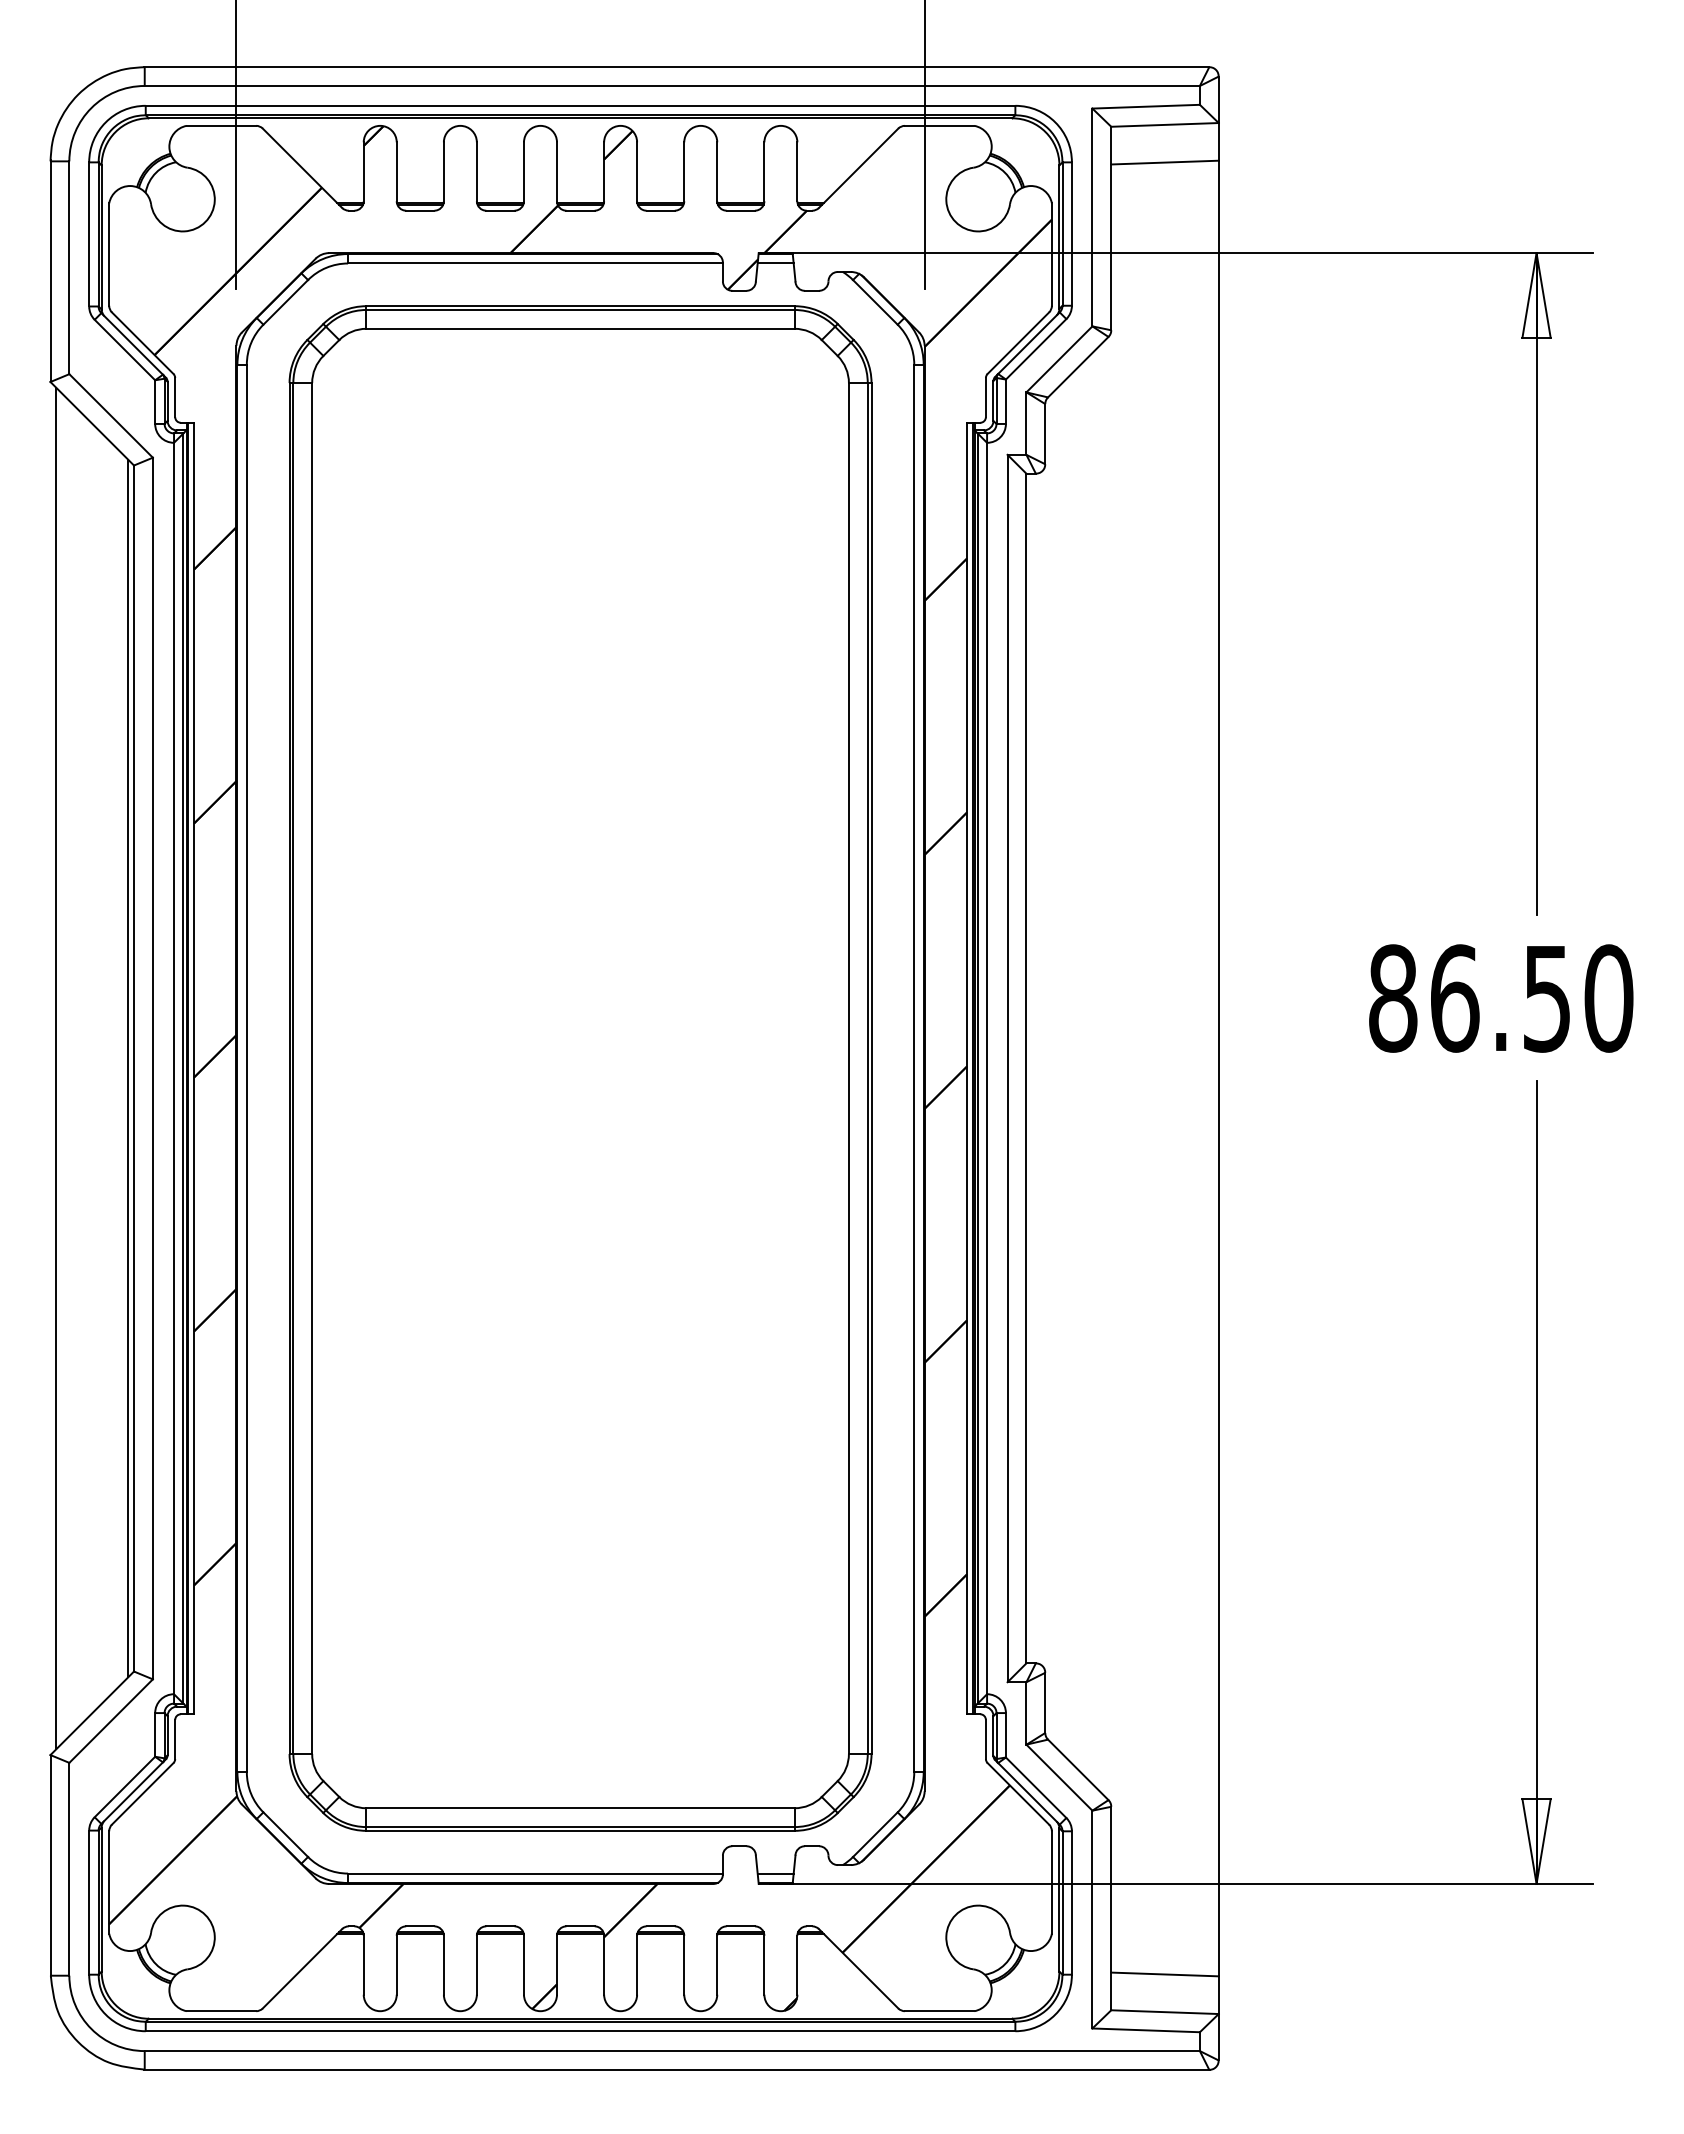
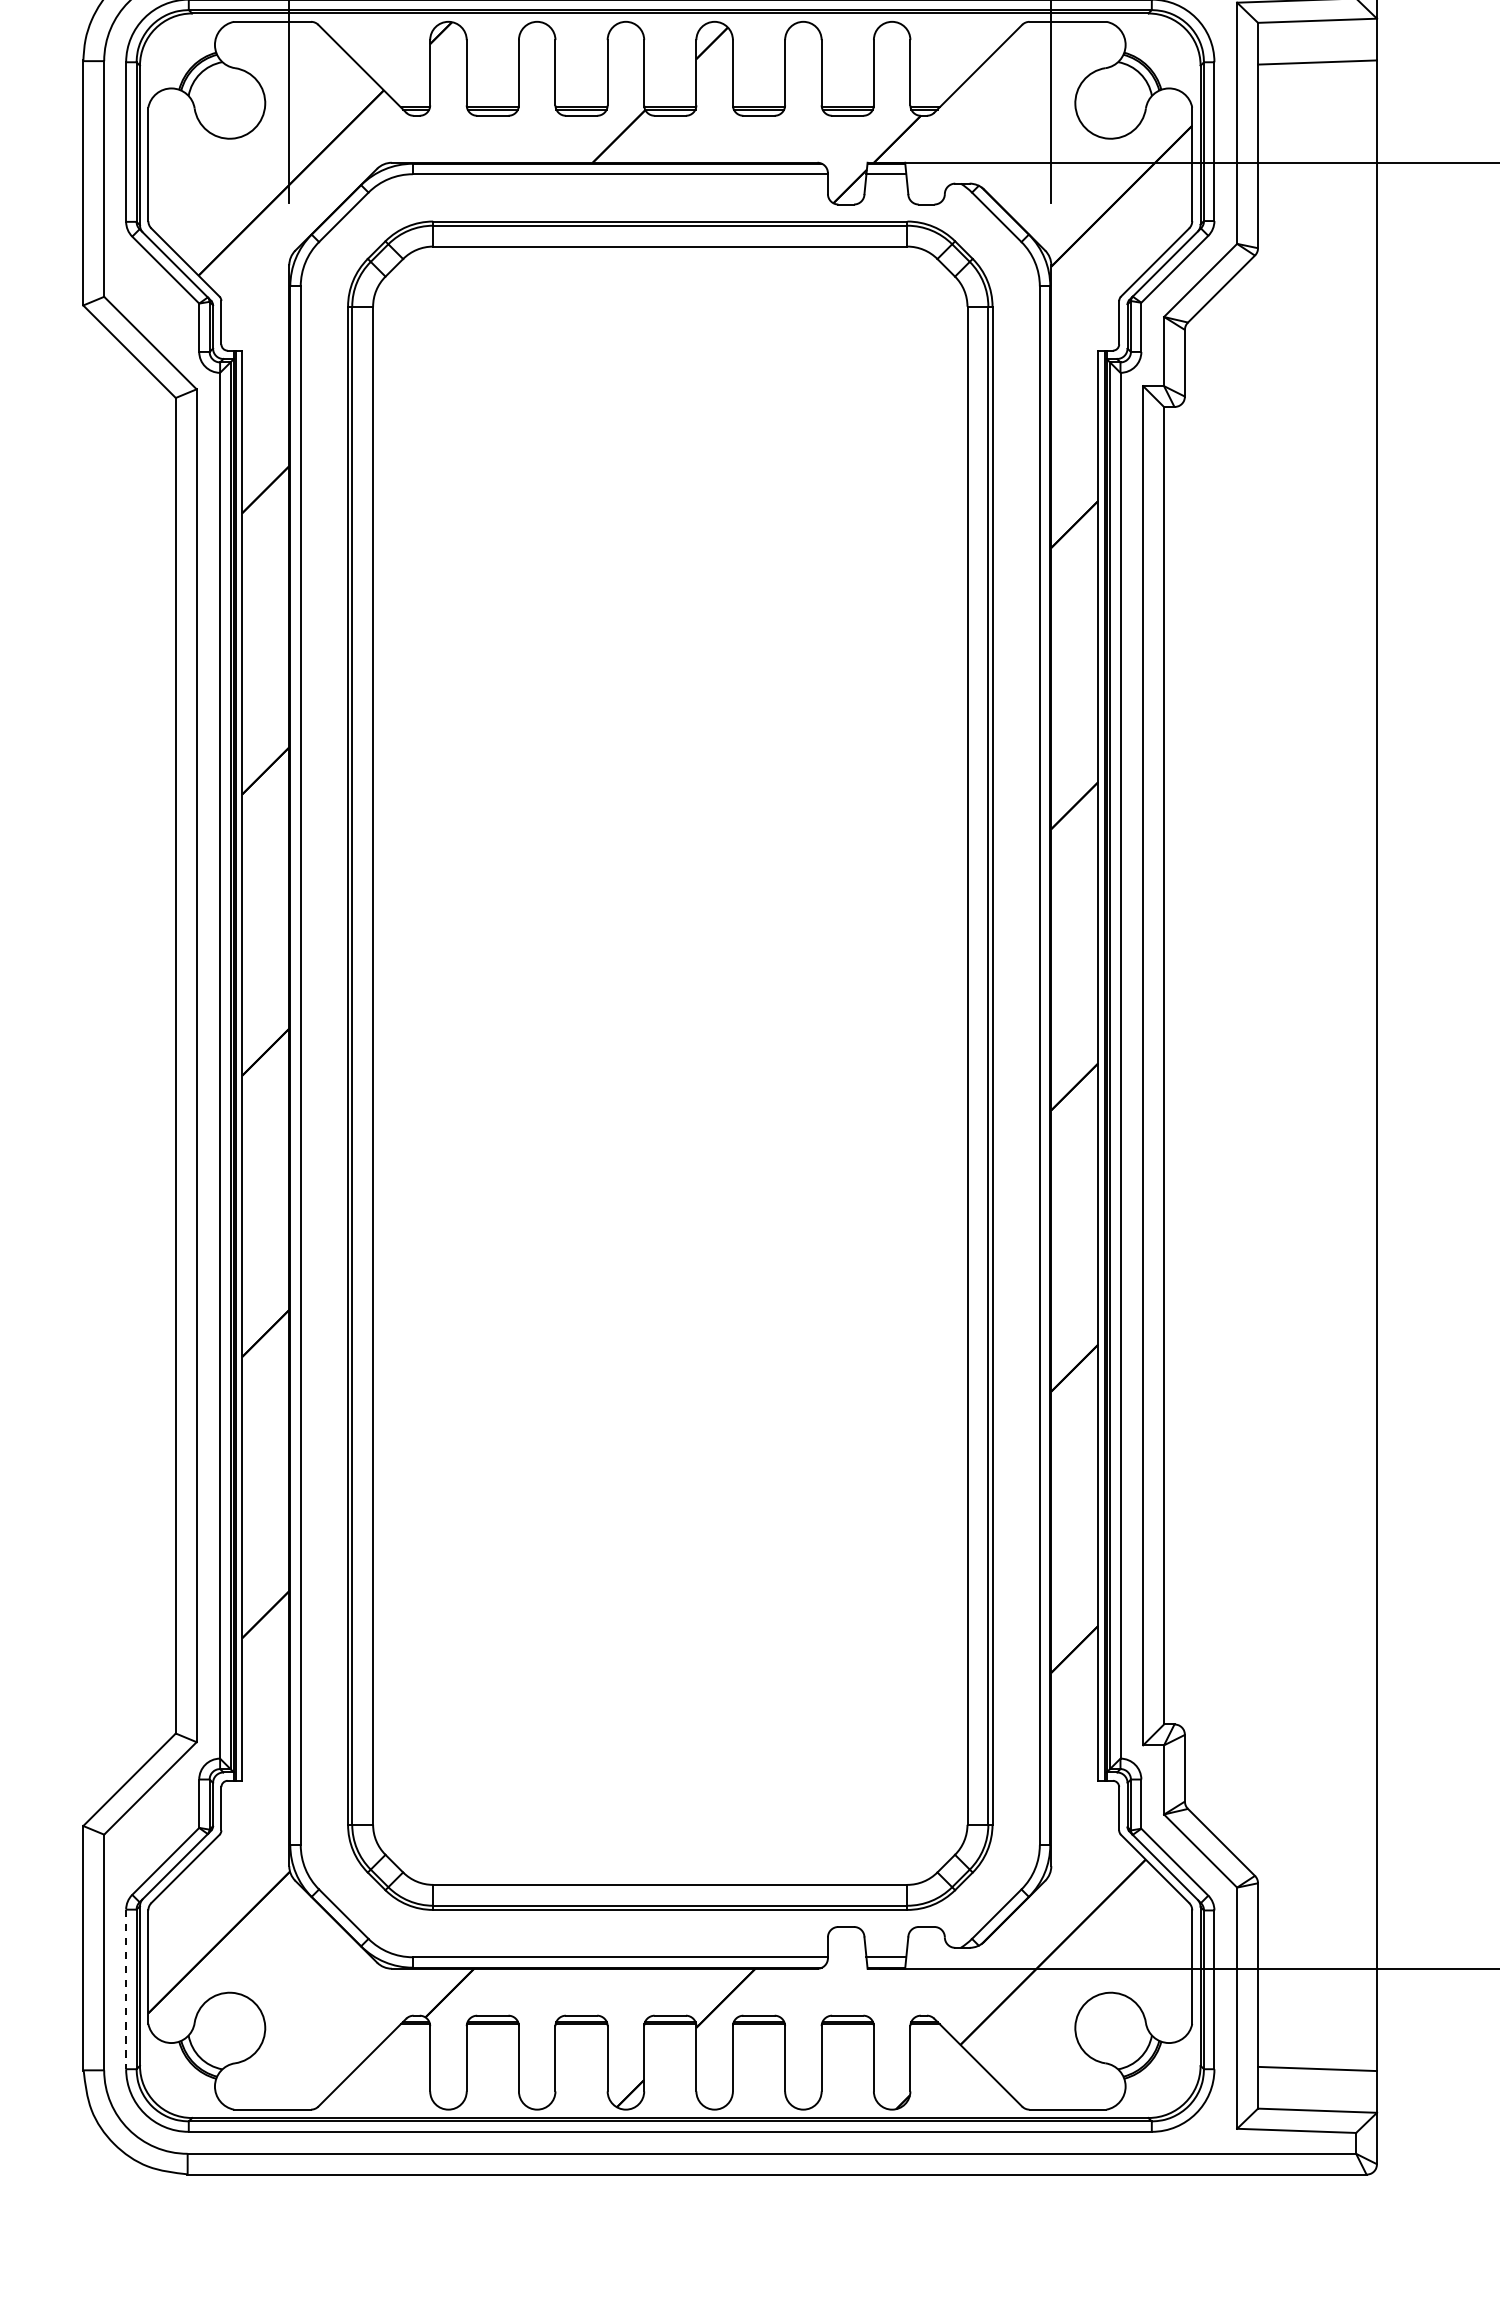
line: (56, 1068) -> (89, 1065), removed
line: (128, 1068) -> (169, 1065), removed
line: (89, 1903) -> (126, 1990), solid -> dashed

